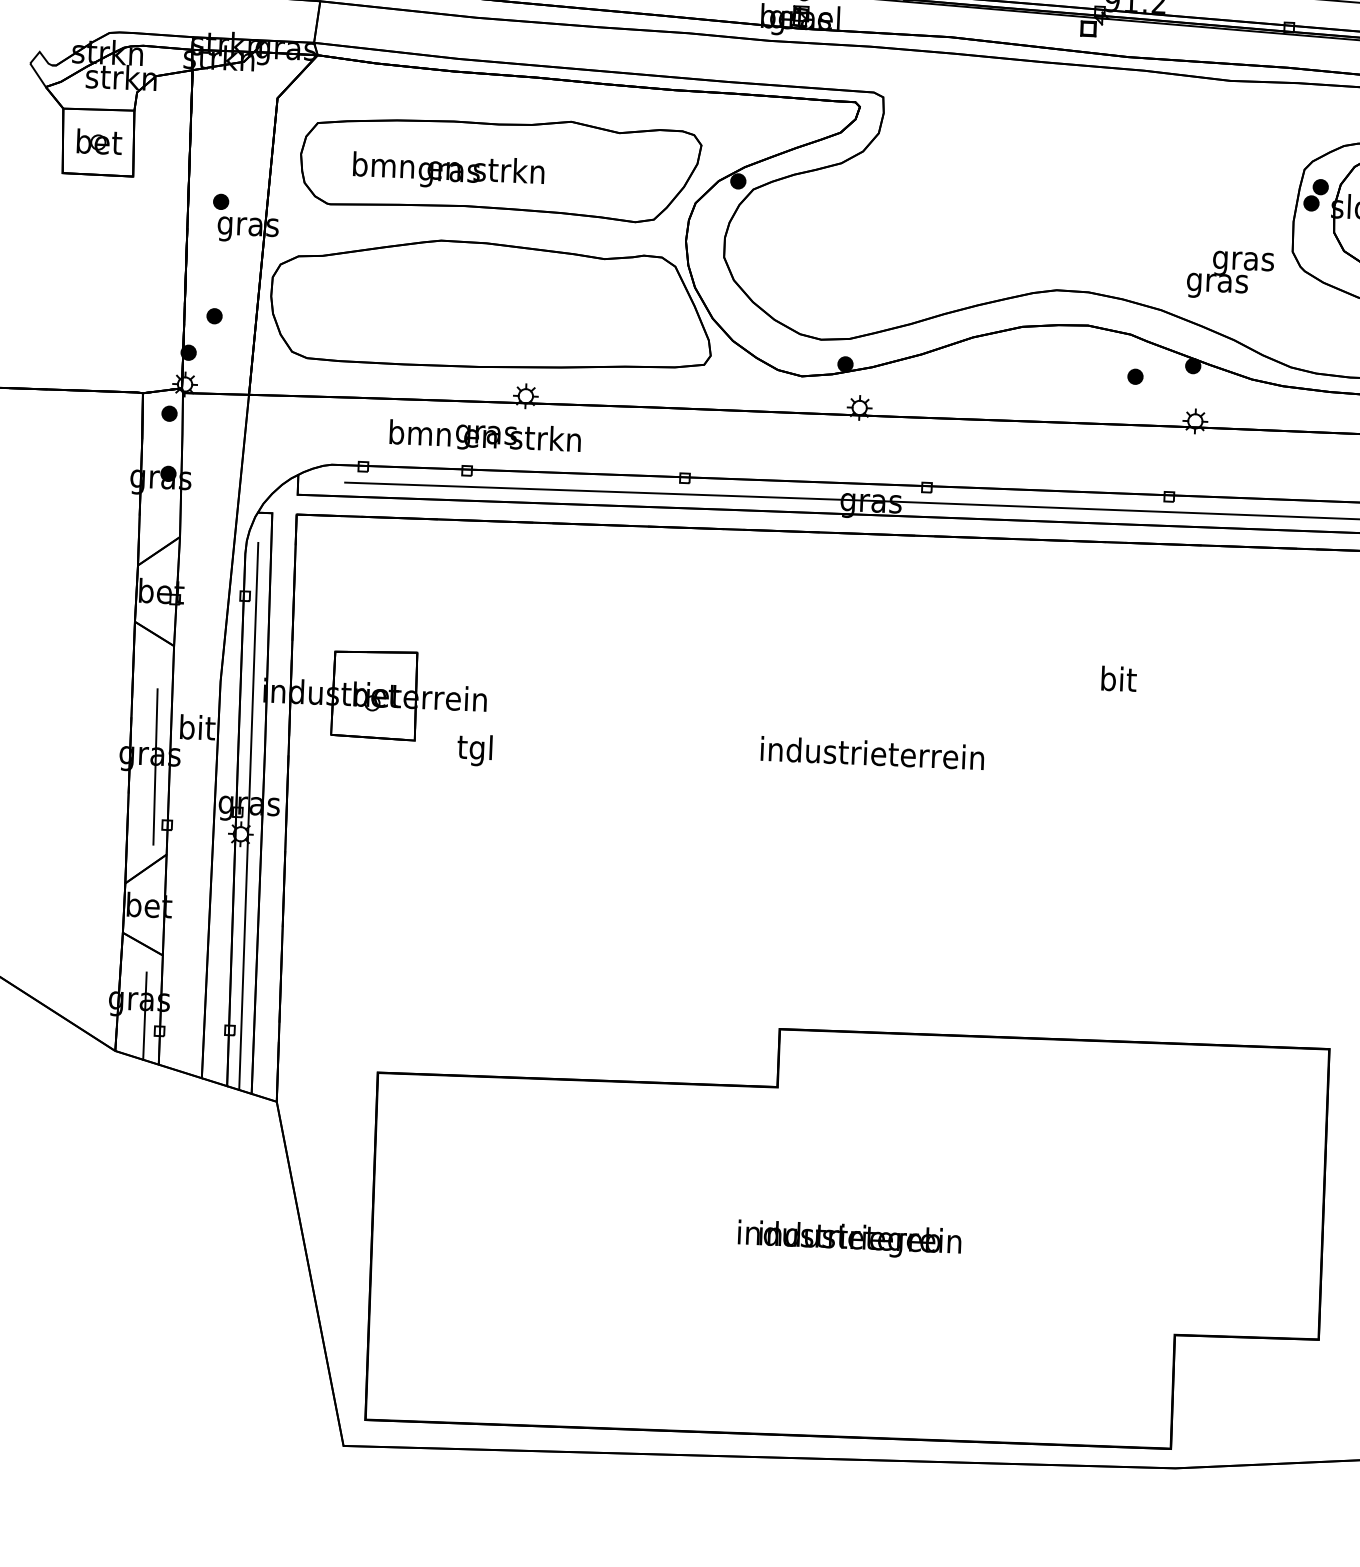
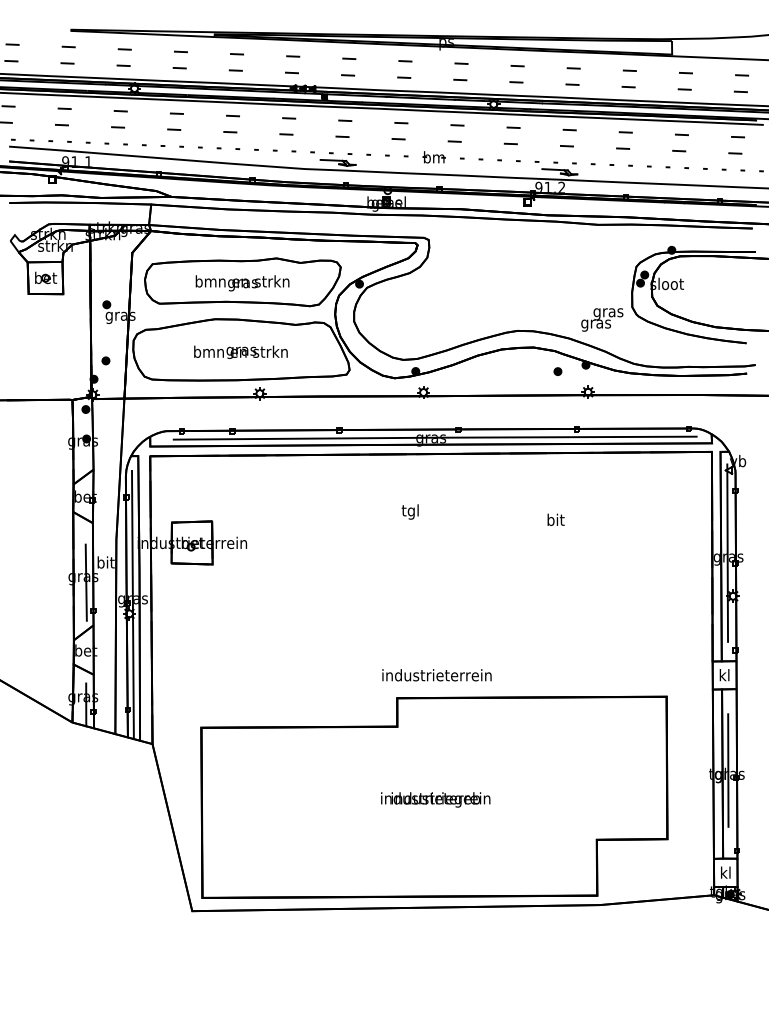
text: (448, 172) -> (242, 283), moved
text: (484, 435) -> (240, 351), moved
text: (473, 749) -> (409, 511), moved
text: (871, 753) -> (436, 675), moved

